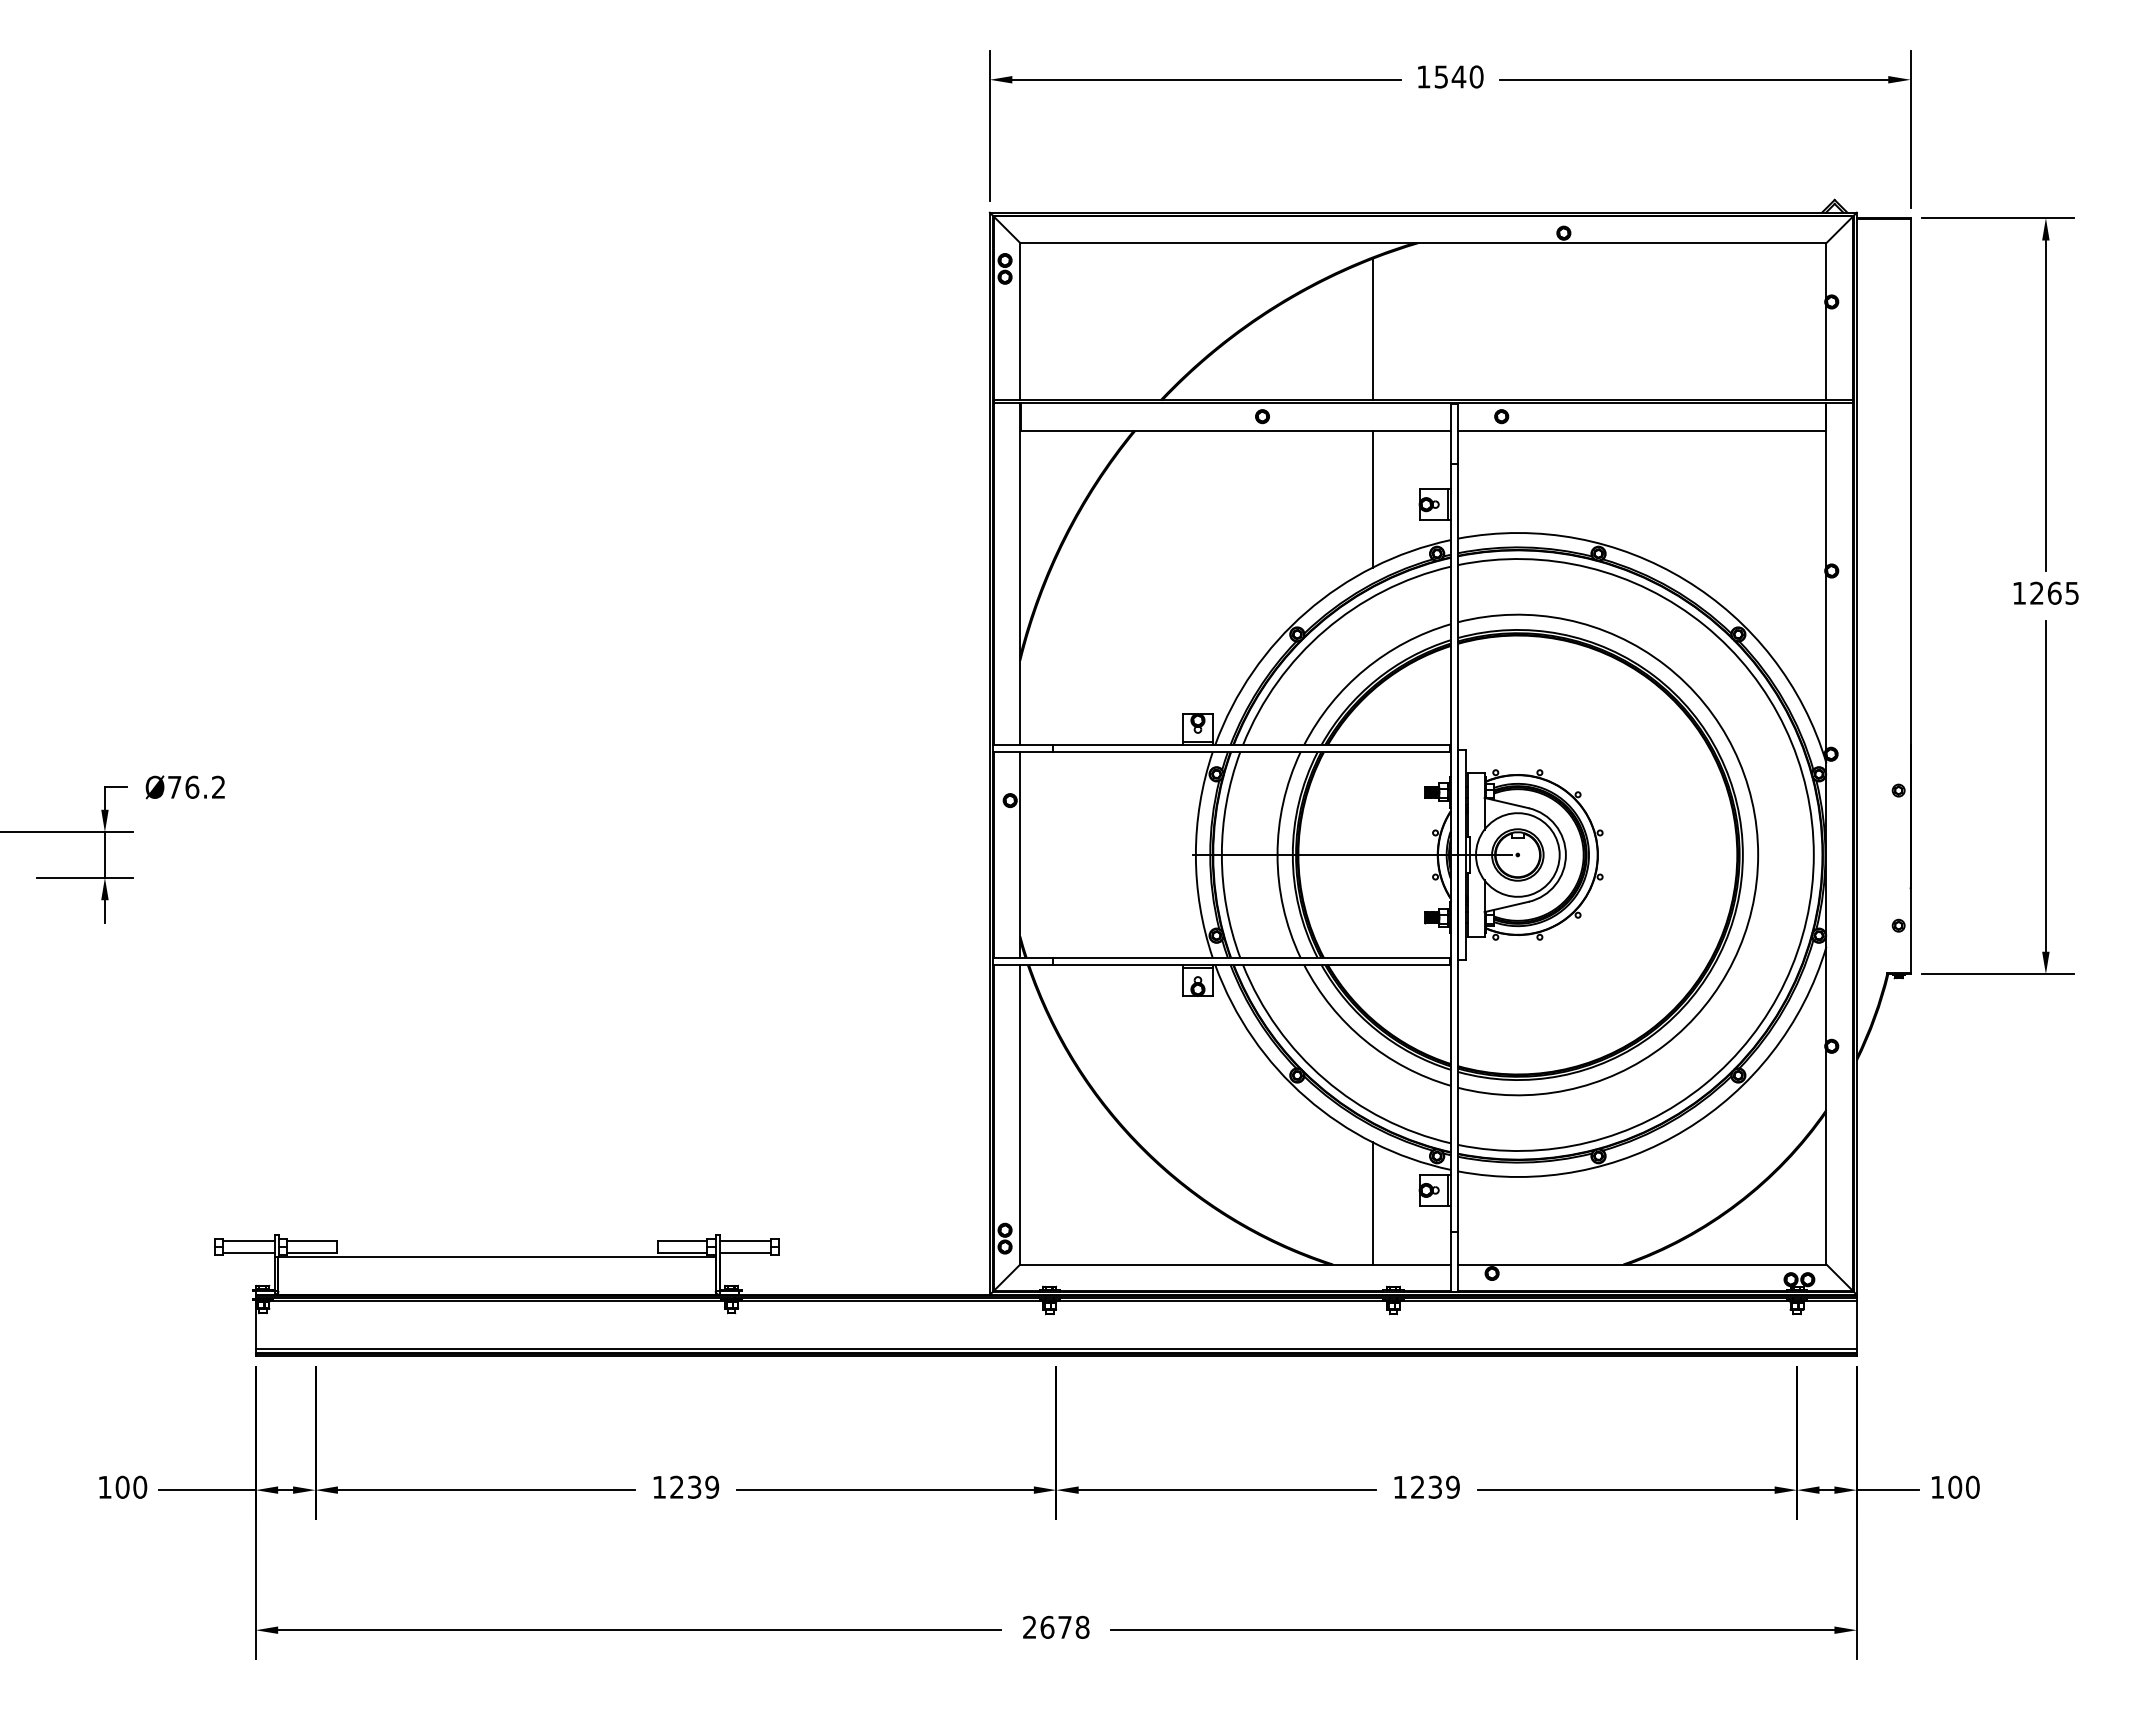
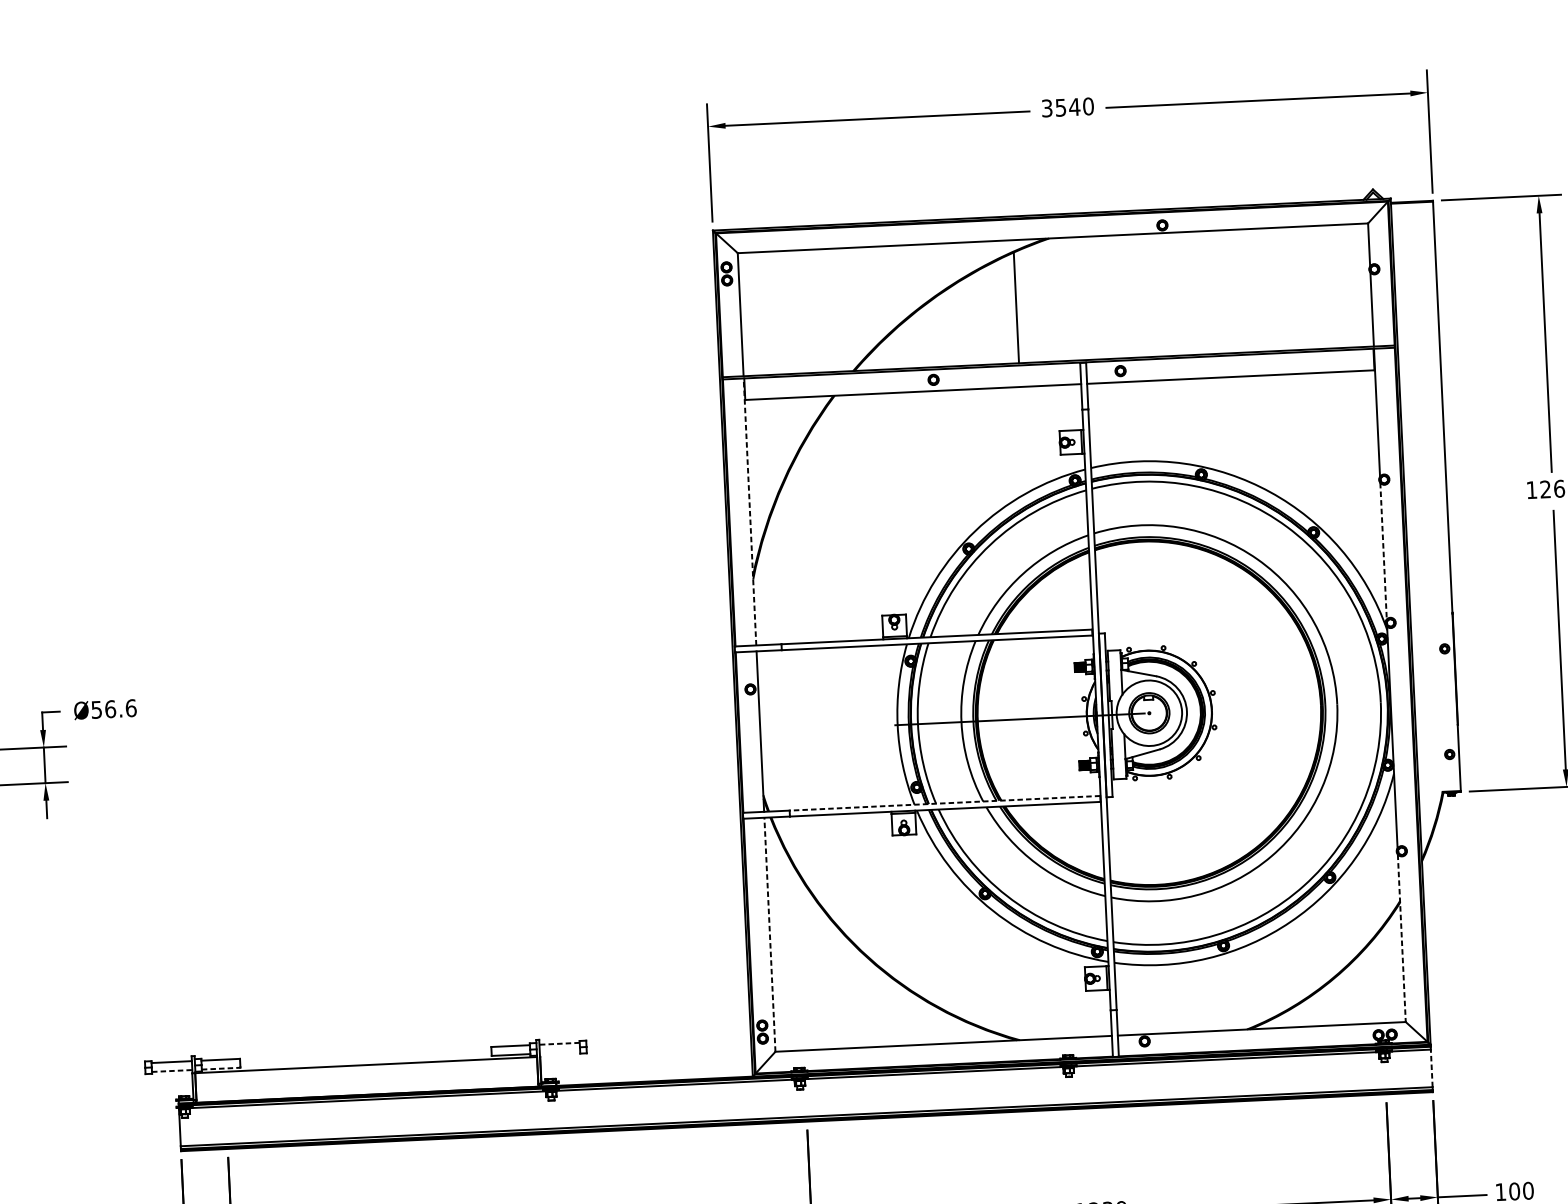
text: (1423, 76) -> (1046, 108), 1540 -> 3540
line: (1372, 498) -> (1022, 439), removed
line: (1020, 574) -> (750, 512), solid -> dashed
line: (1826, 662) -> (1383, 551), solid -> dashed
text: (196, 786) -> (113, 708), Ø76.2 -> Ø56.6
line: (1251, 957) -> (944, 803), solid -> dashed
line: (1020, 1114) -> (770, 934), solid -> dashed
line: (1826, 1157) -> (1401, 938), solid -> dashed
line: (1372, 1203) -> (1048, 991), removed
line: (745, 1241) -> (559, 1043), solid -> dashed
line: (249, 1252) -> (172, 1070), solid -> dashed
line: (311, 1252) -> (220, 1068), solid -> dashed
line: (745, 1252) -> (560, 1052), removed
line: (1856, 1324) -> (1431, 1067), solid -> dashed

